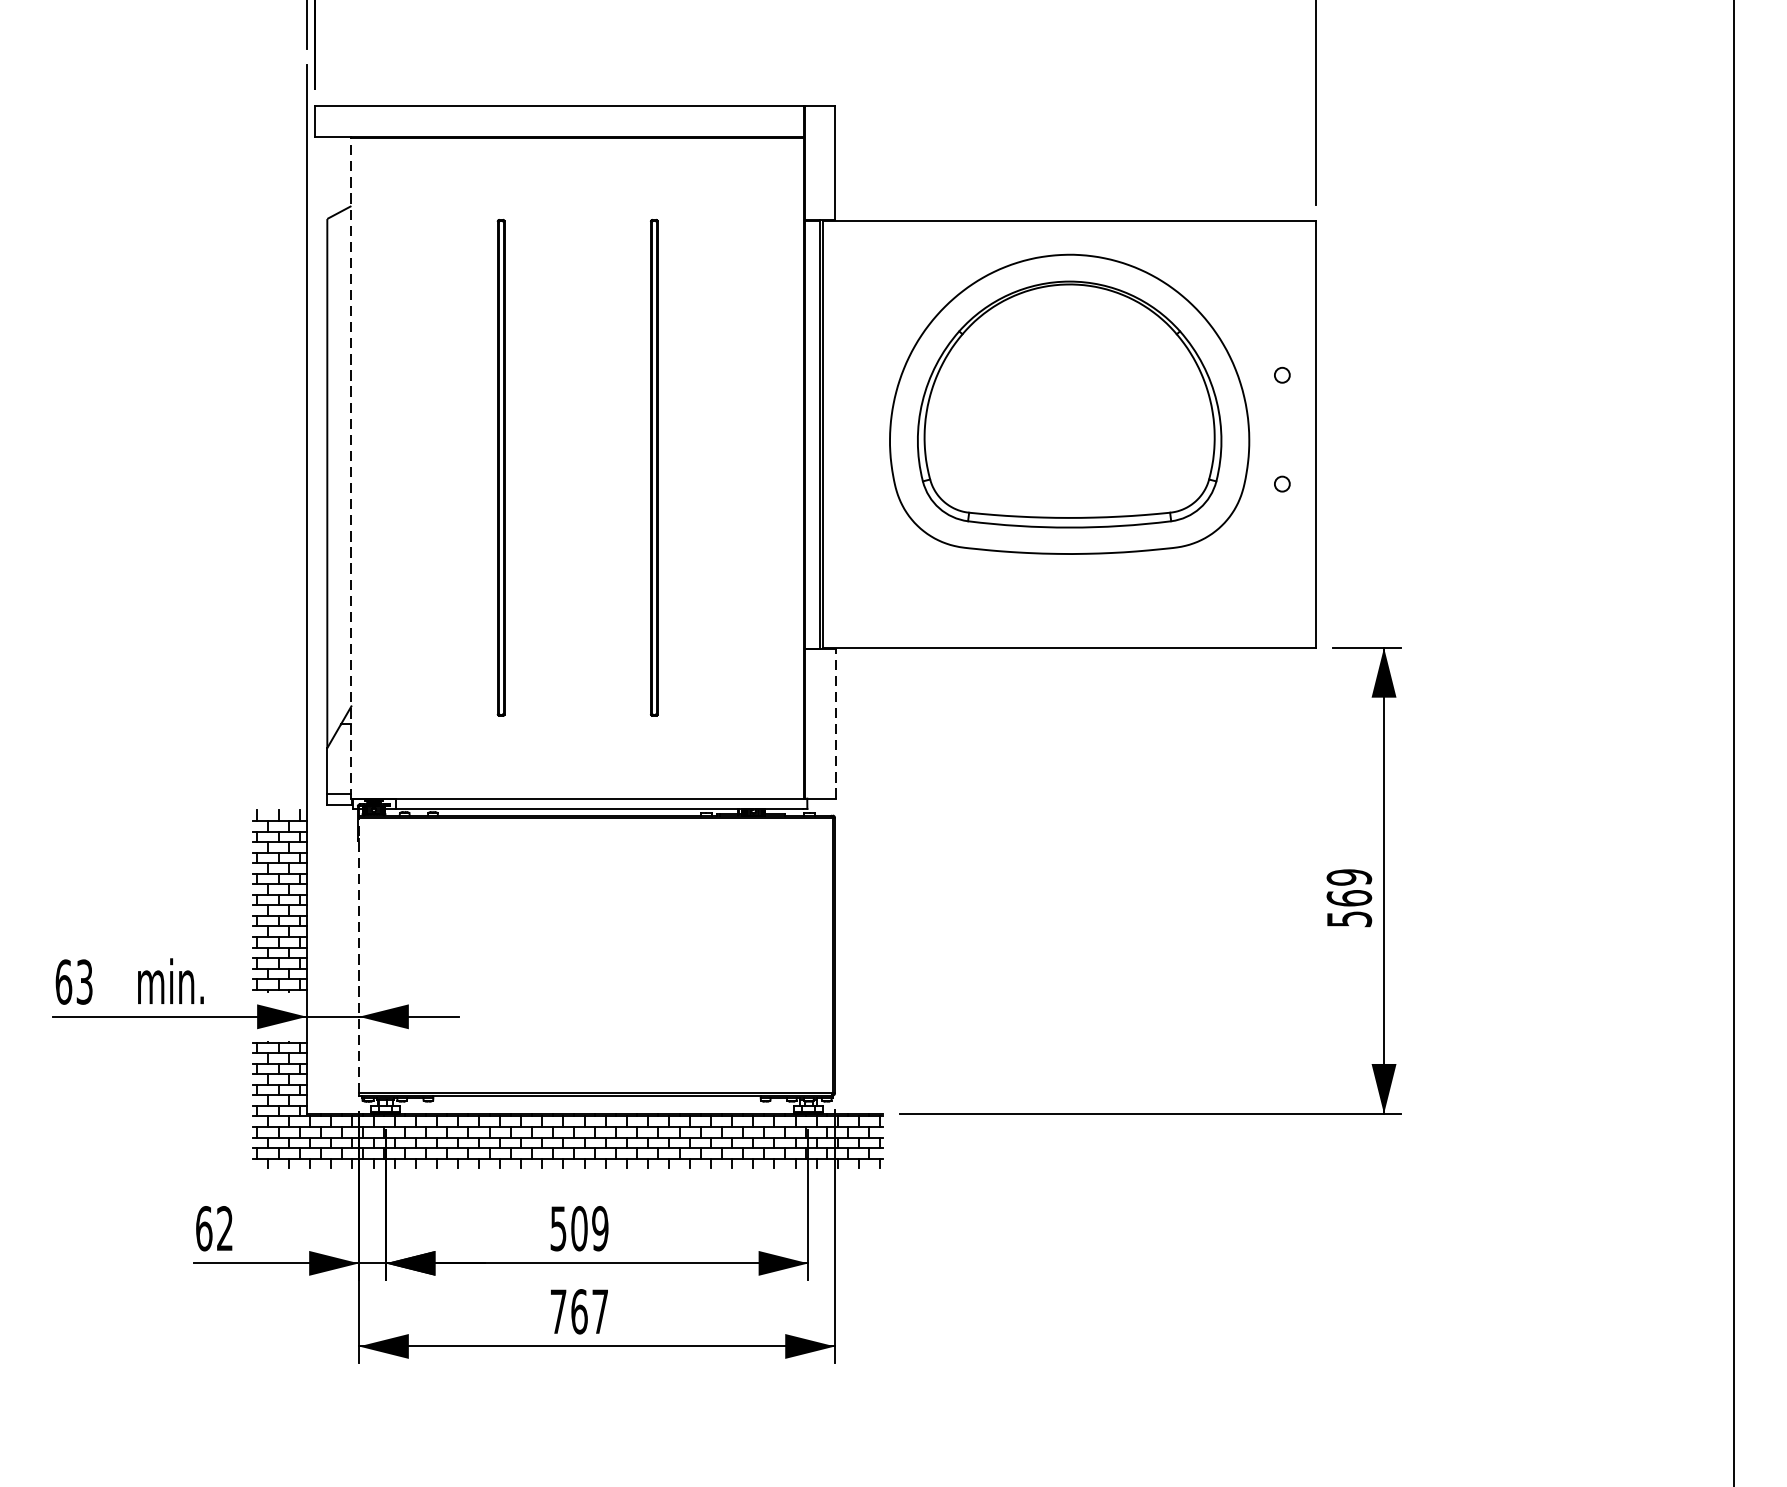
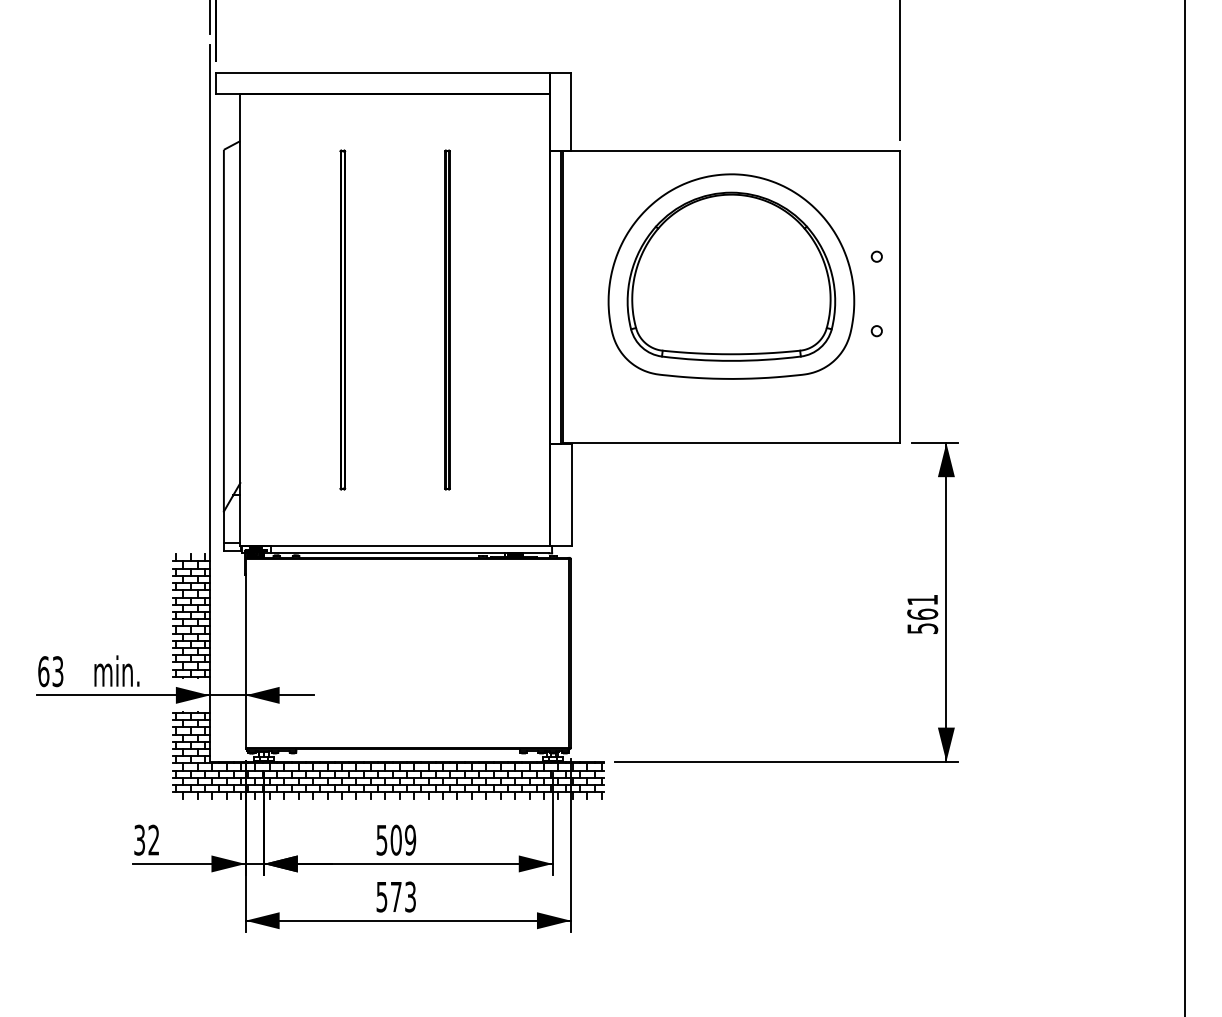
line: (351, 467) -> (240, 319), dashed -> solid
line: (835, 723) -> (571, 494), dashed -> solid
text: (1349, 876) -> (922, 599), 569 -> 561
line: (358, 954) -> (245, 652), dashed -> solid
text: (203, 1227) -> (139, 839), 62 -> 32
text: (578, 1310) -> (395, 896), 767 -> 573

